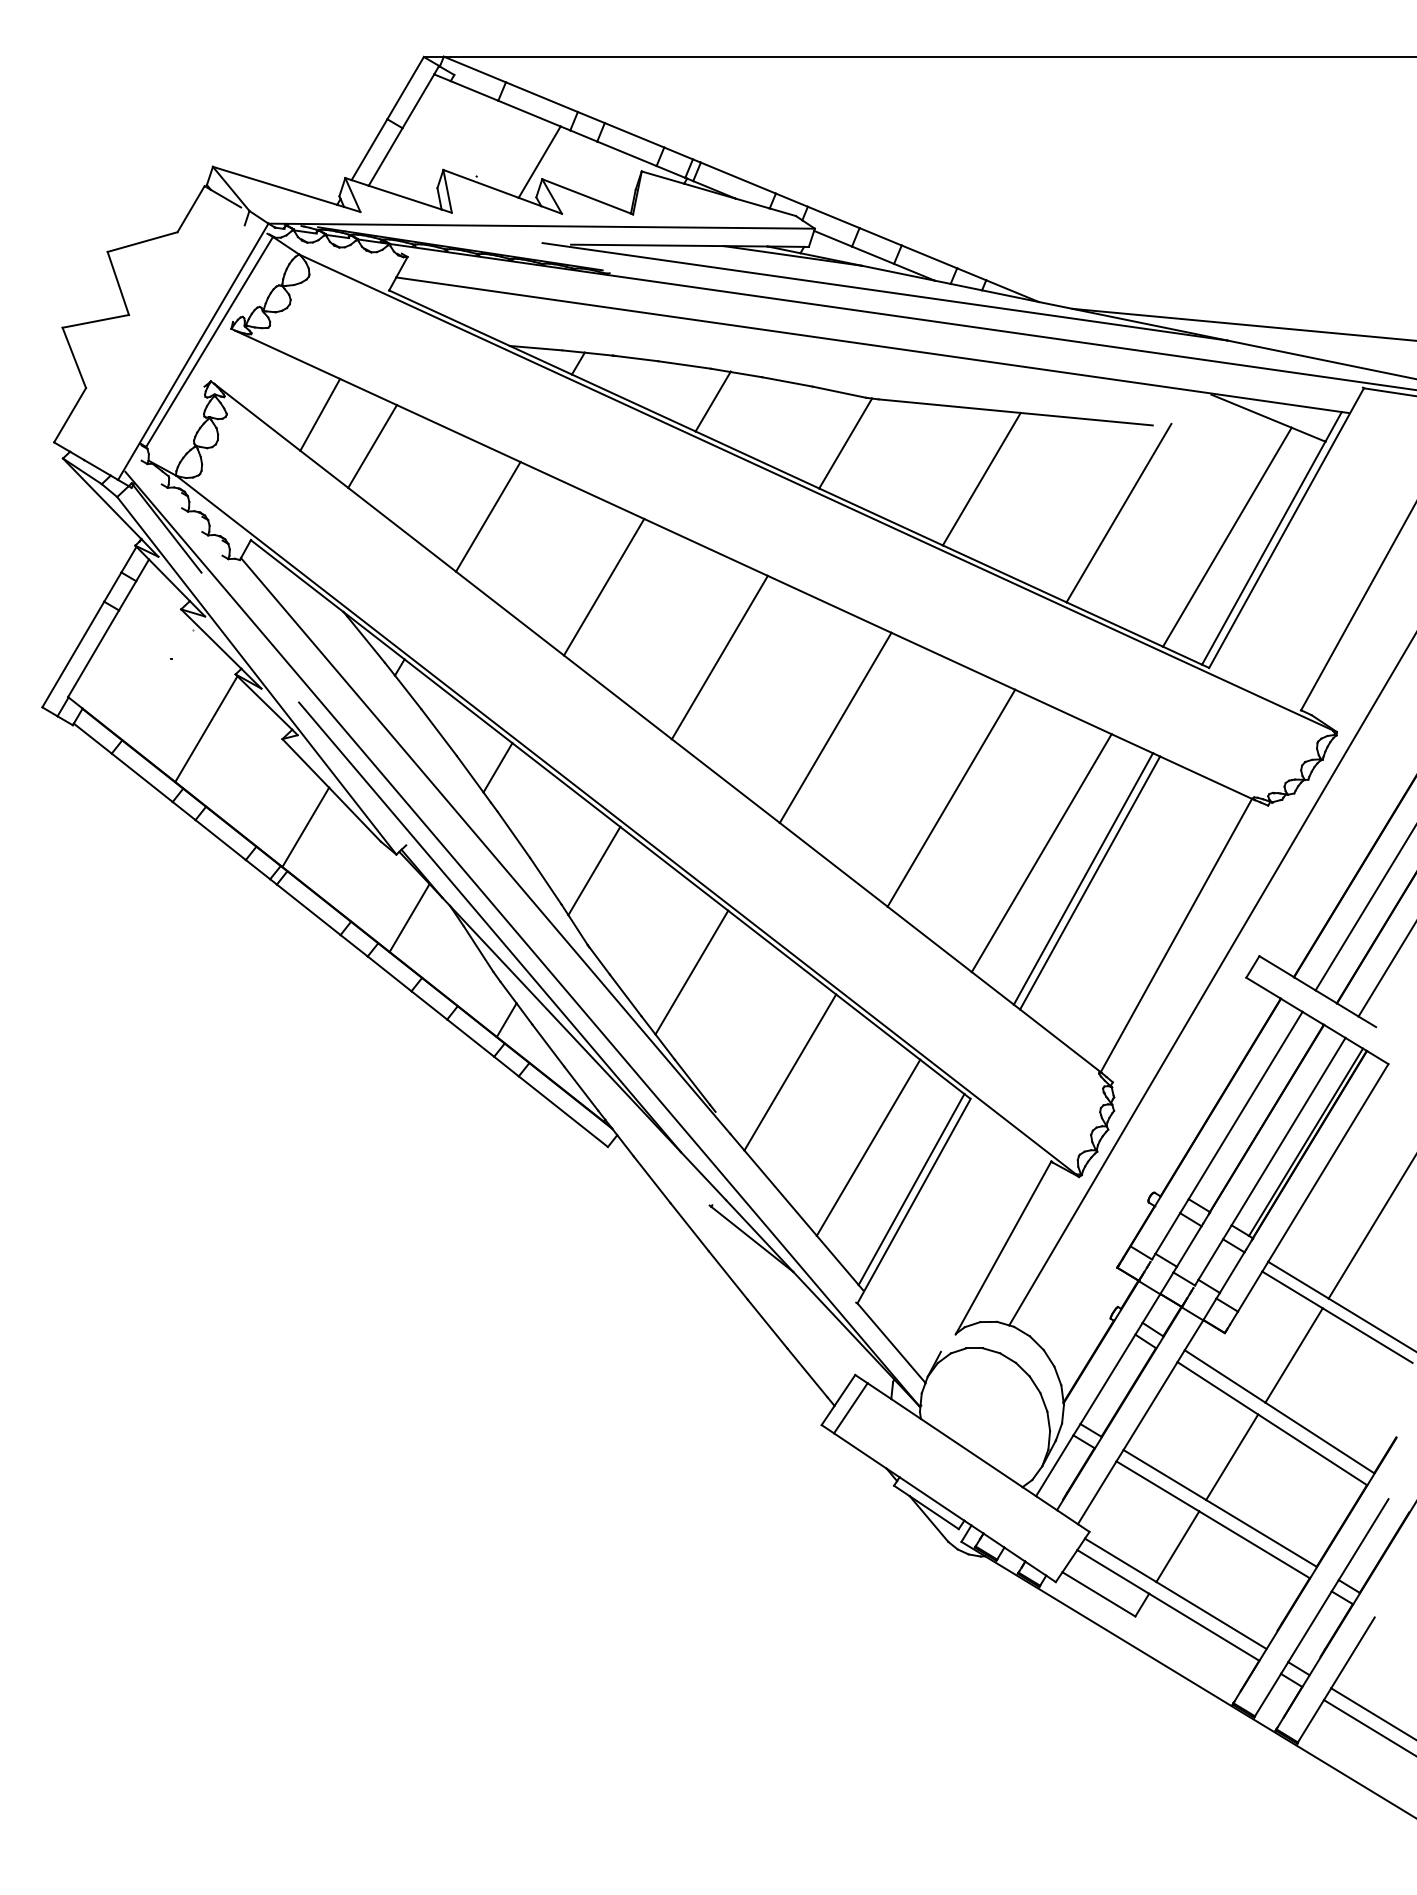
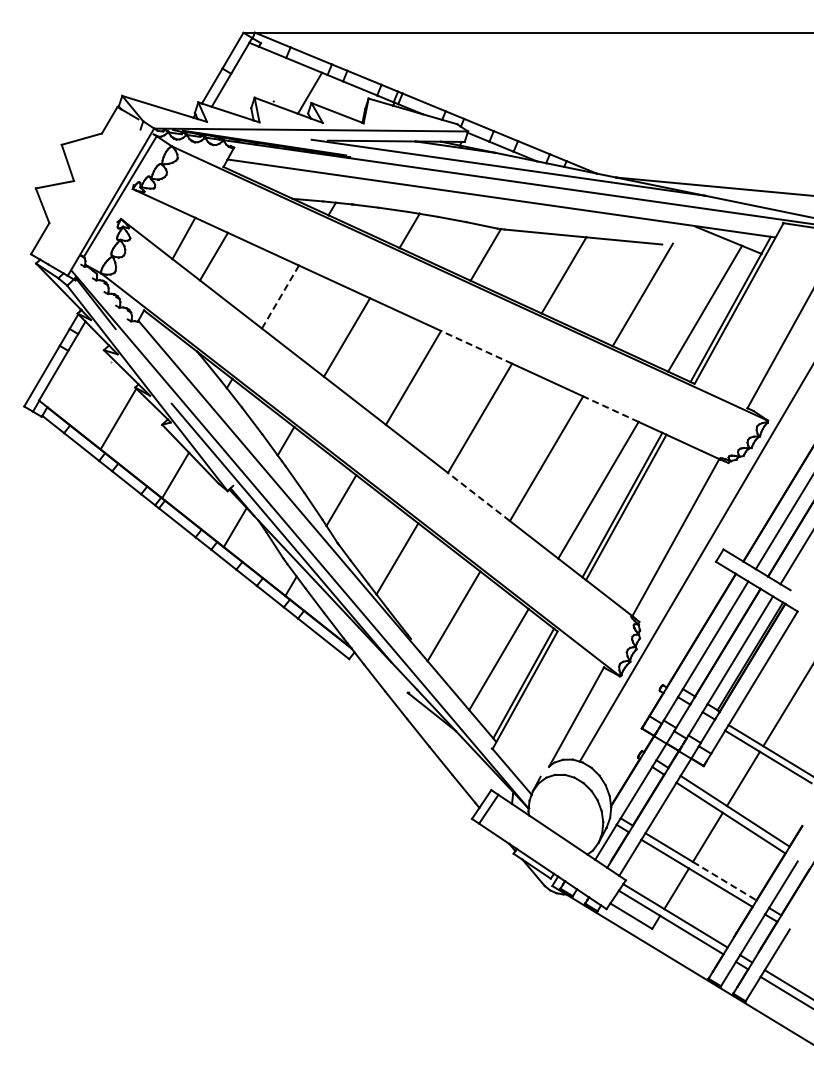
line: (488, 517) -> (280, 297), solid -> dashed
line: (829, 604) -> (476, 347), solid -> dashed
line: (1062, 712) -> (610, 409), solid -> dashed
line: (832, 863) -> (478, 496), solid -> dashed
line: (1262, 1534) -> (725, 881), solid -> dashed

